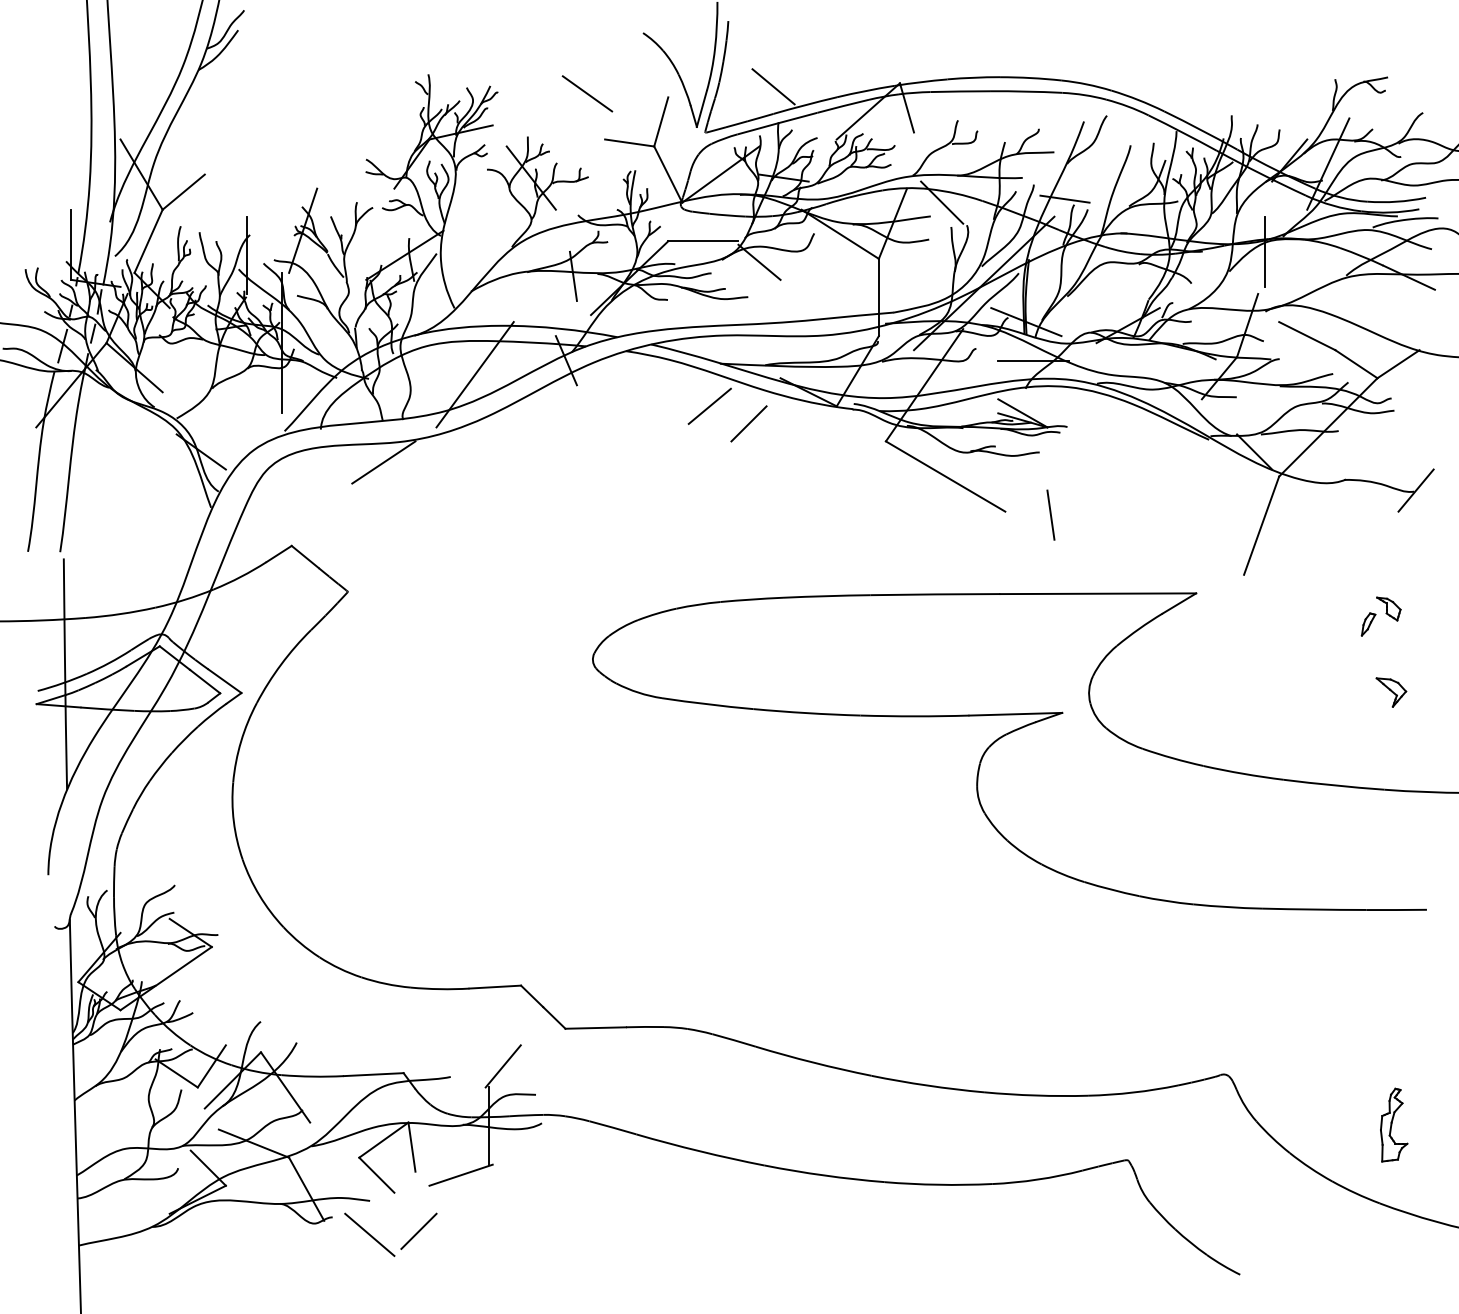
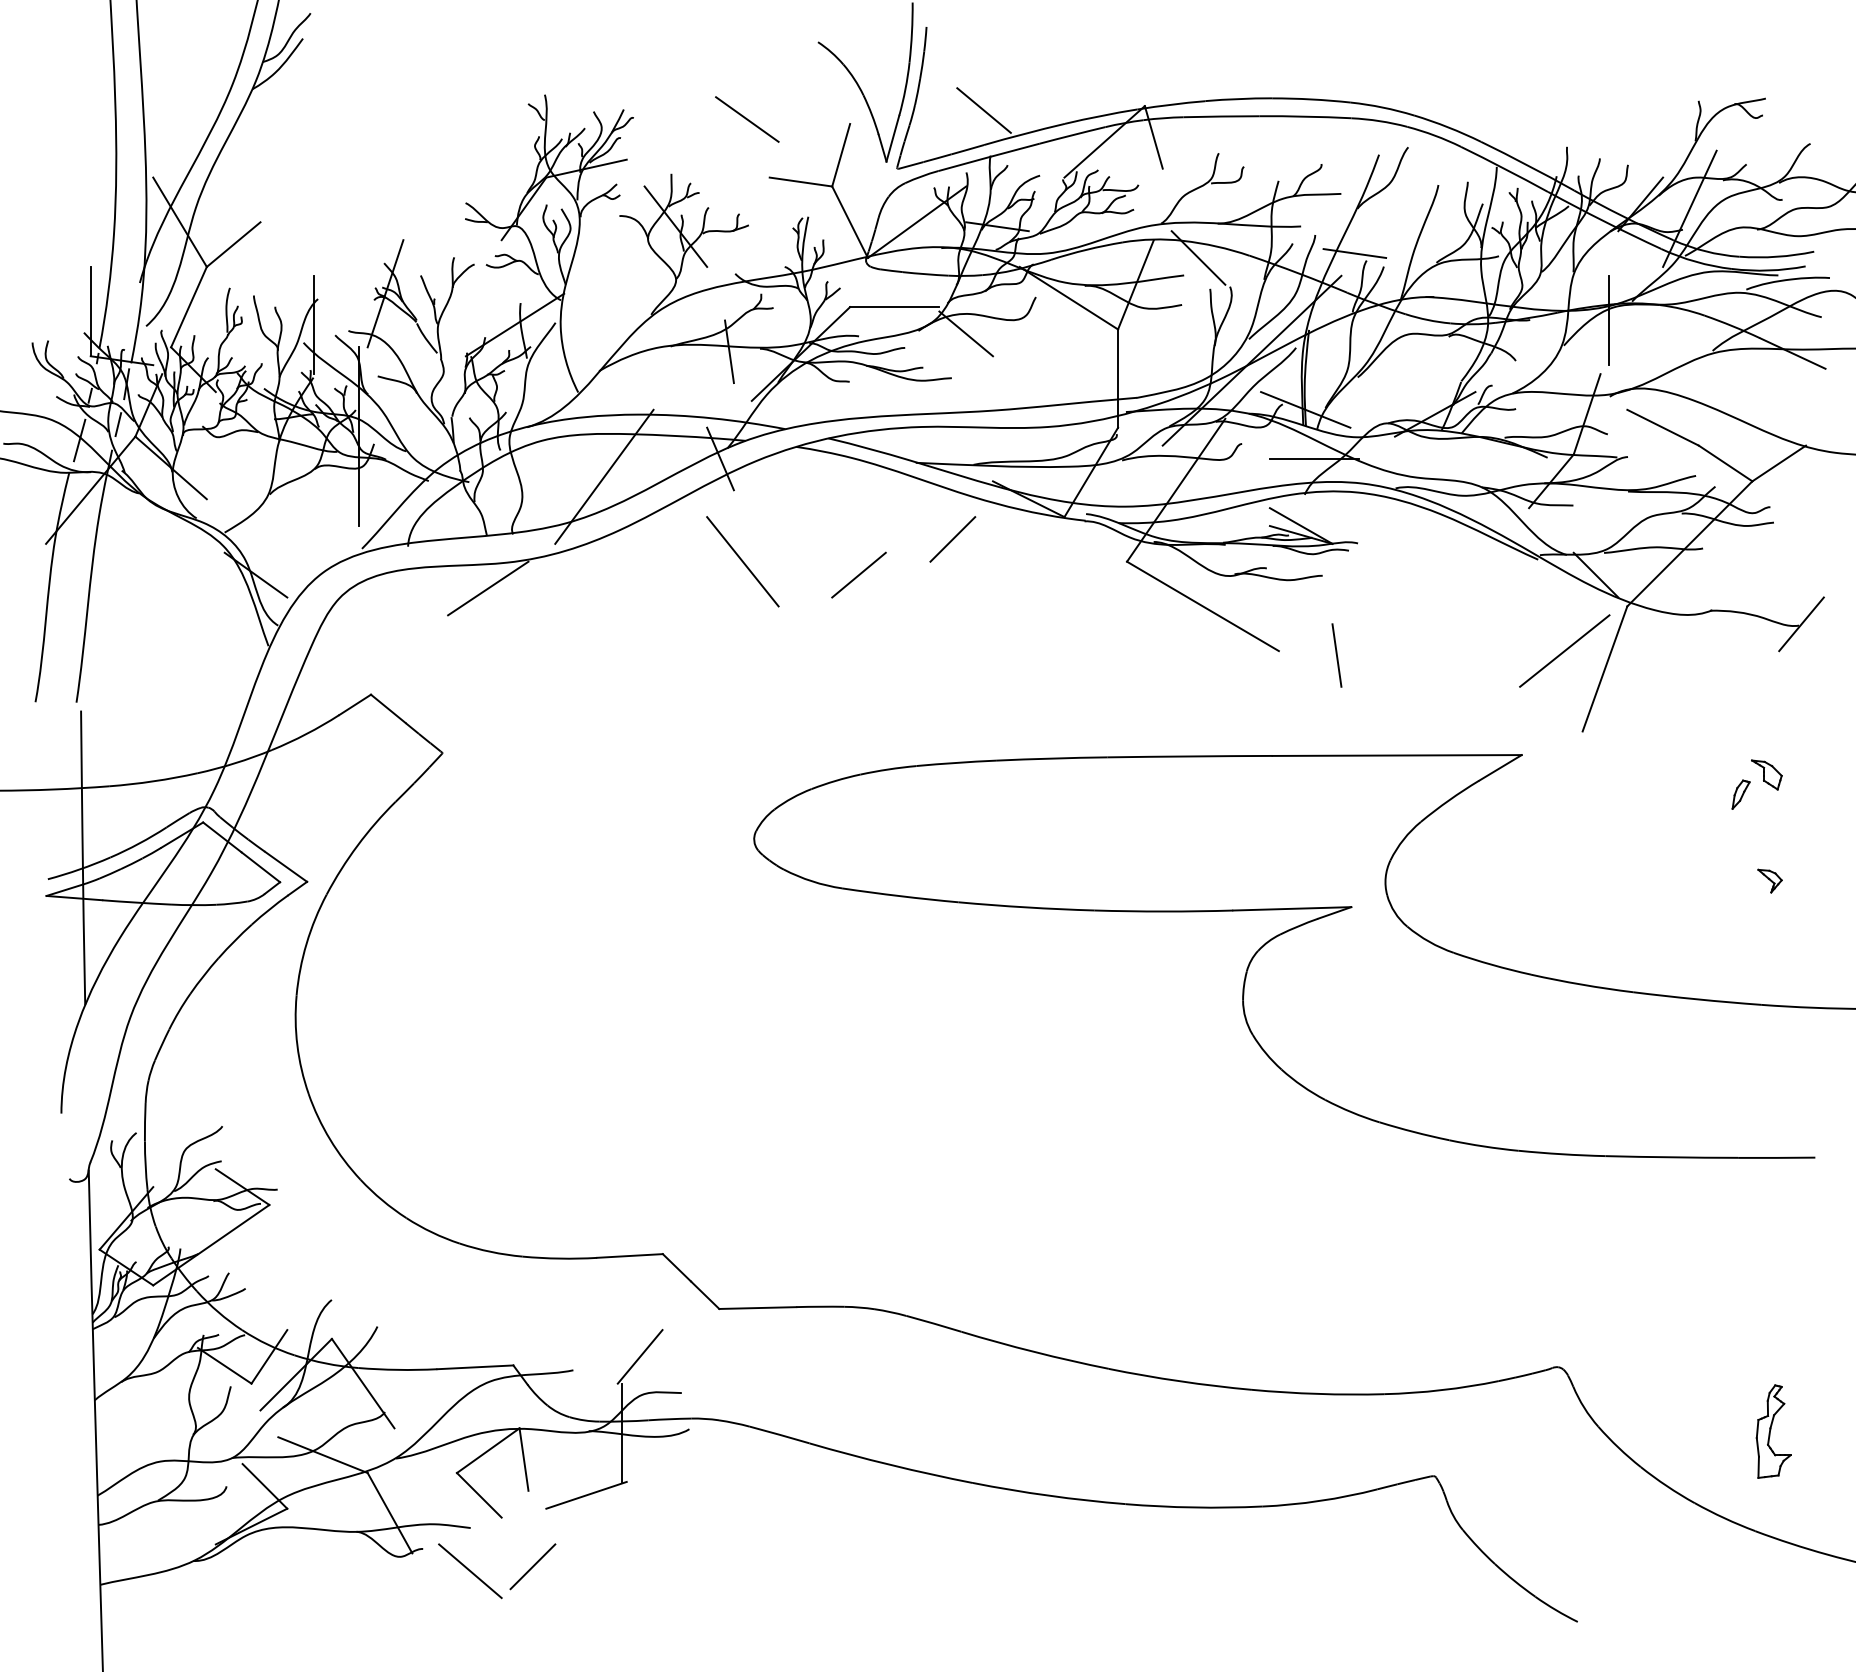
line: (709, 405) -> (858, 574), moved
line: (583, 441) -> (742, 561), added
line: (1229, 511) -> (1564, 650), added
part: (1390, 691) -> (1769, 880), size x0.62

